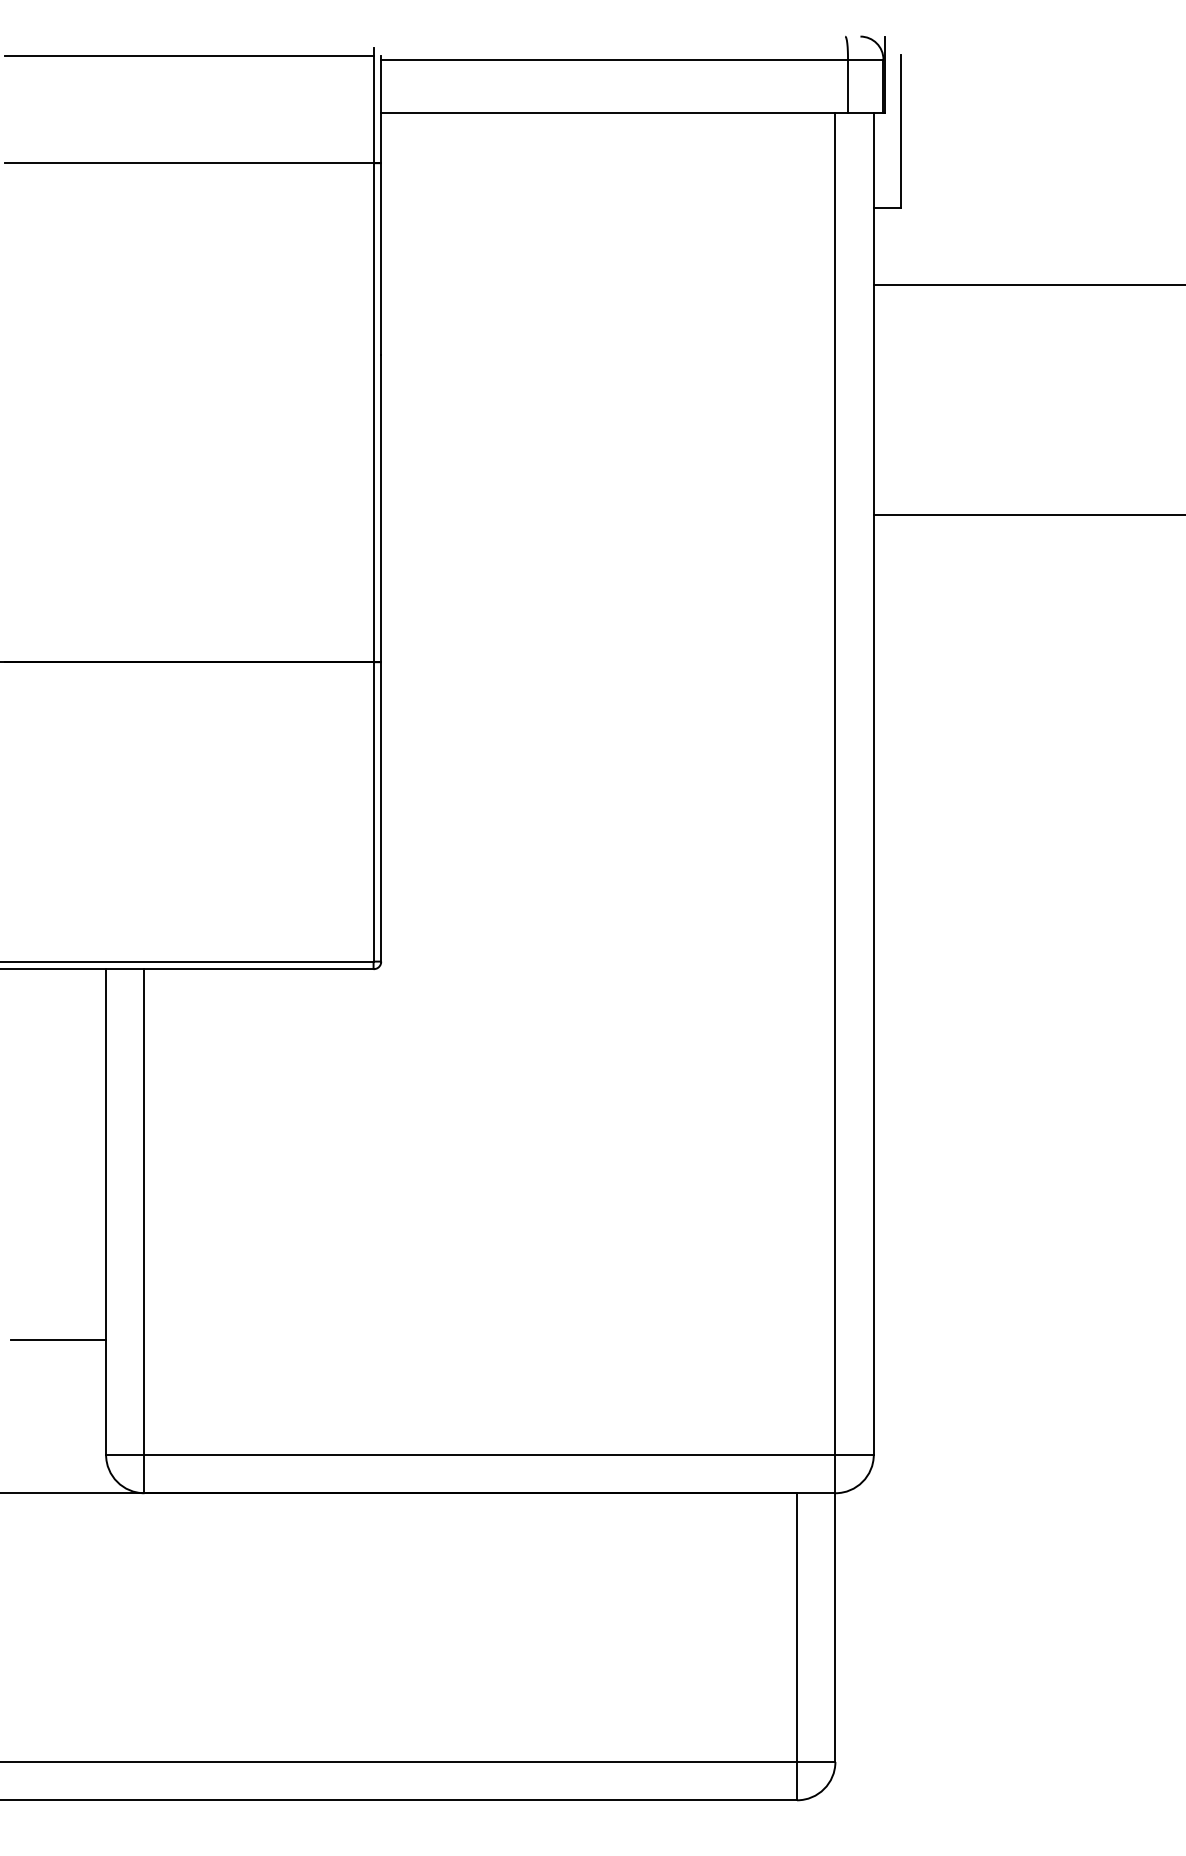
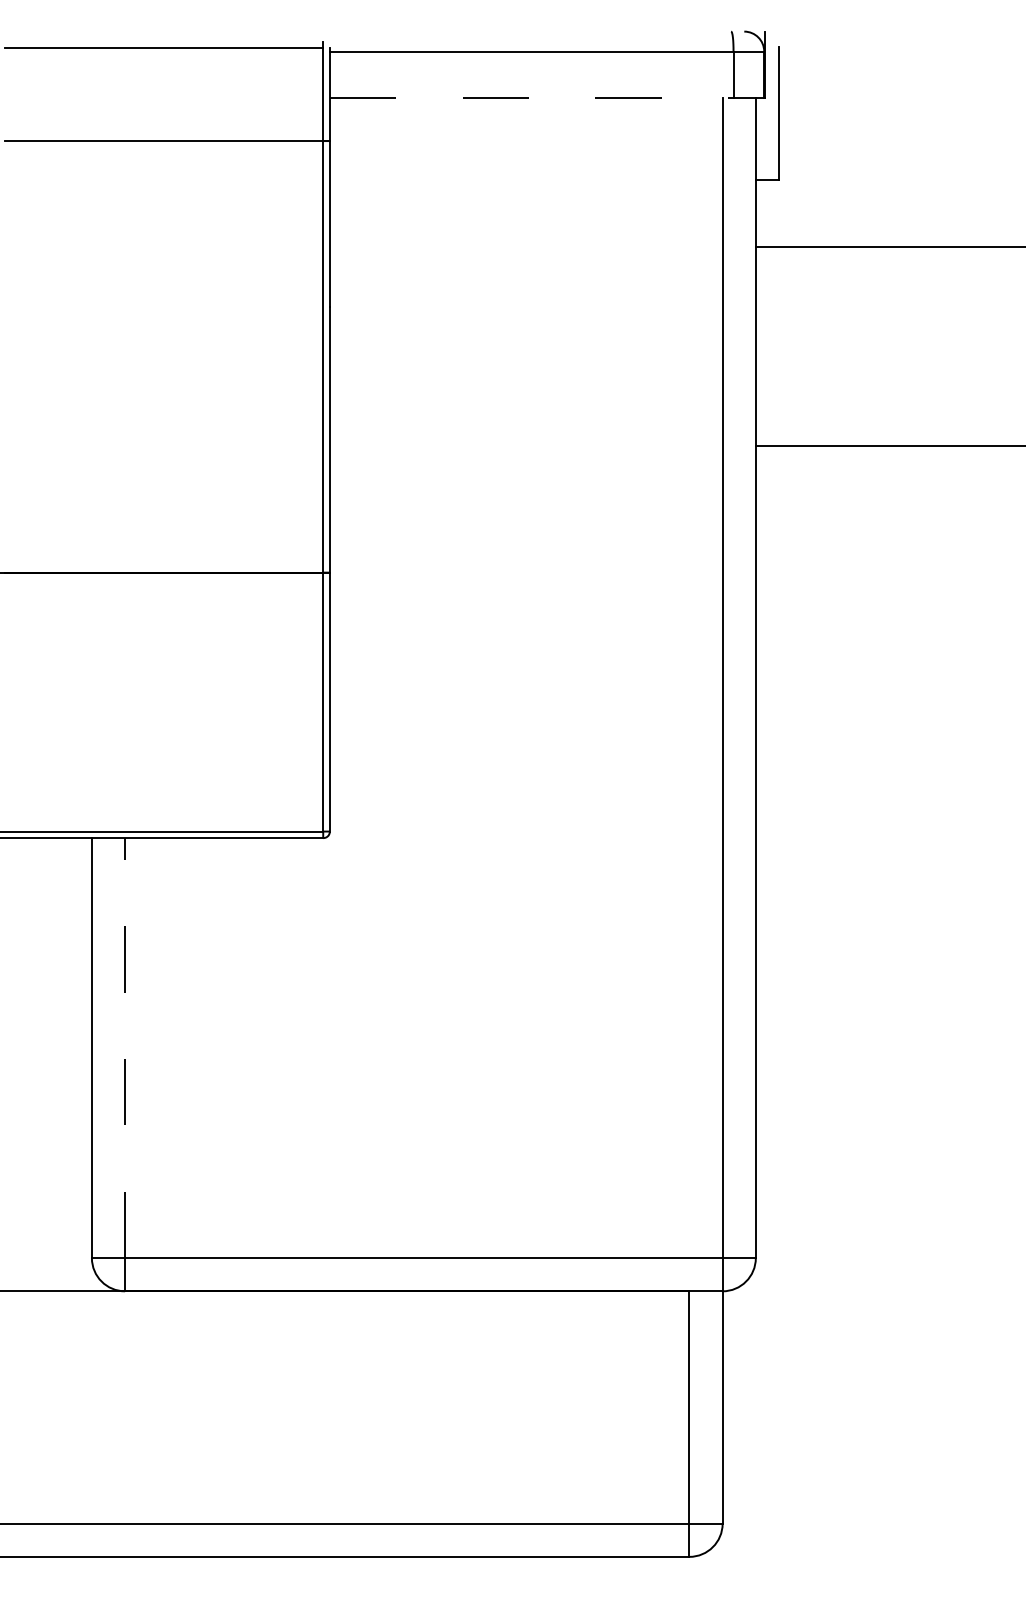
line: (615, 113) -> (532, 98), solid -> dashed
line: (144, 1212) -> (125, 1048), solid -> dashed
line: (58, 1339) -> (50, 1158), removed

